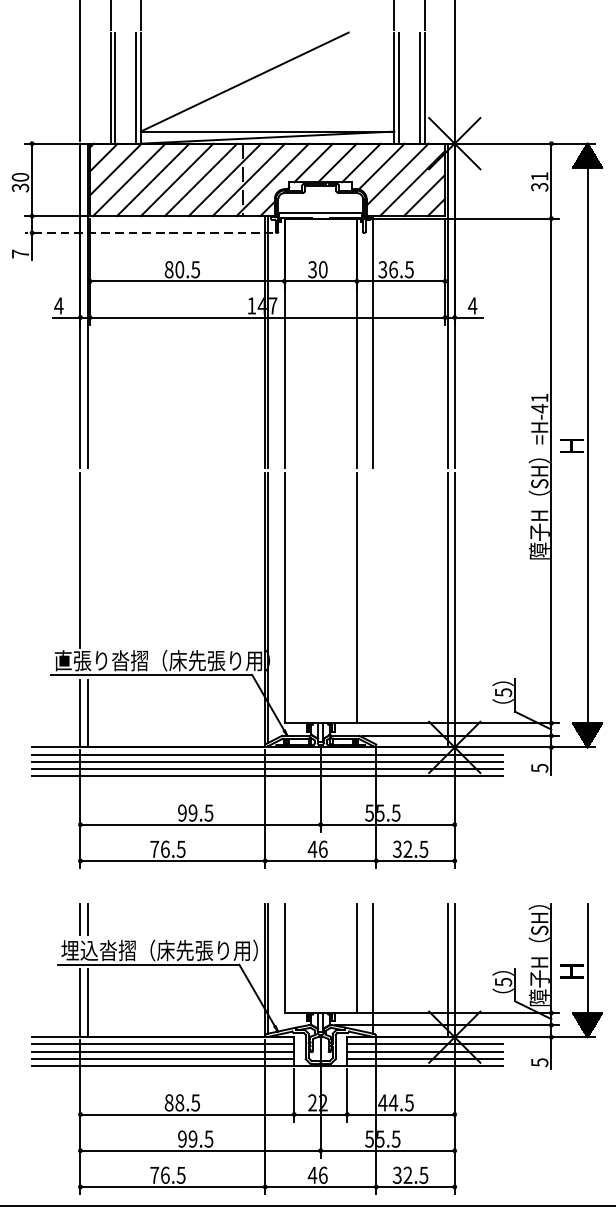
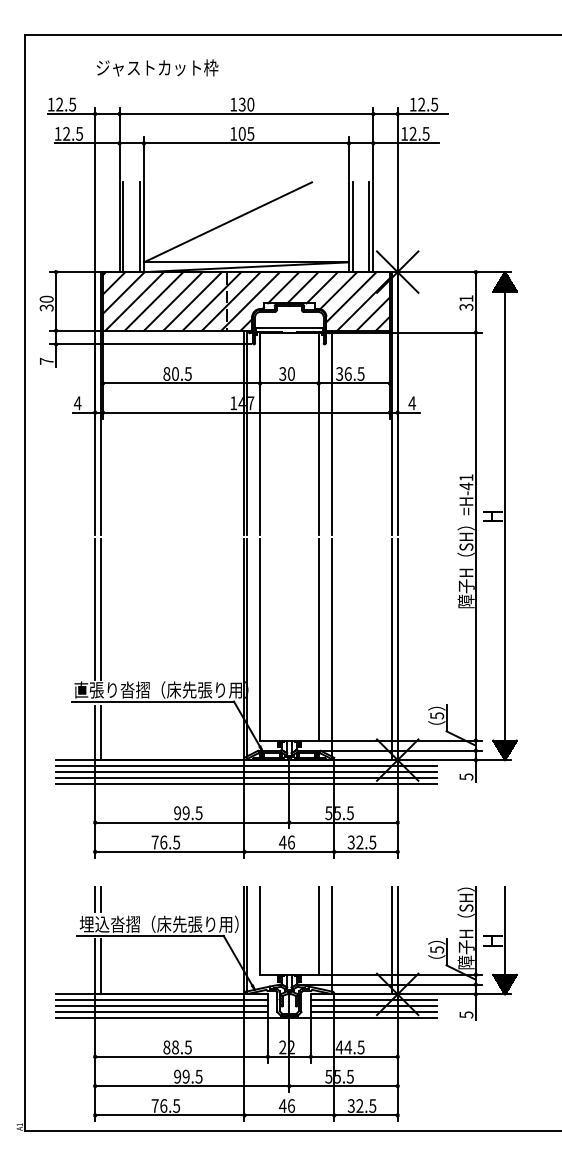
line: (148, 233) -> (150, 344), dashed -> solid
line: (88, 561) -> (101, 609), added
line: (372, 608) -> (331, 647), added

